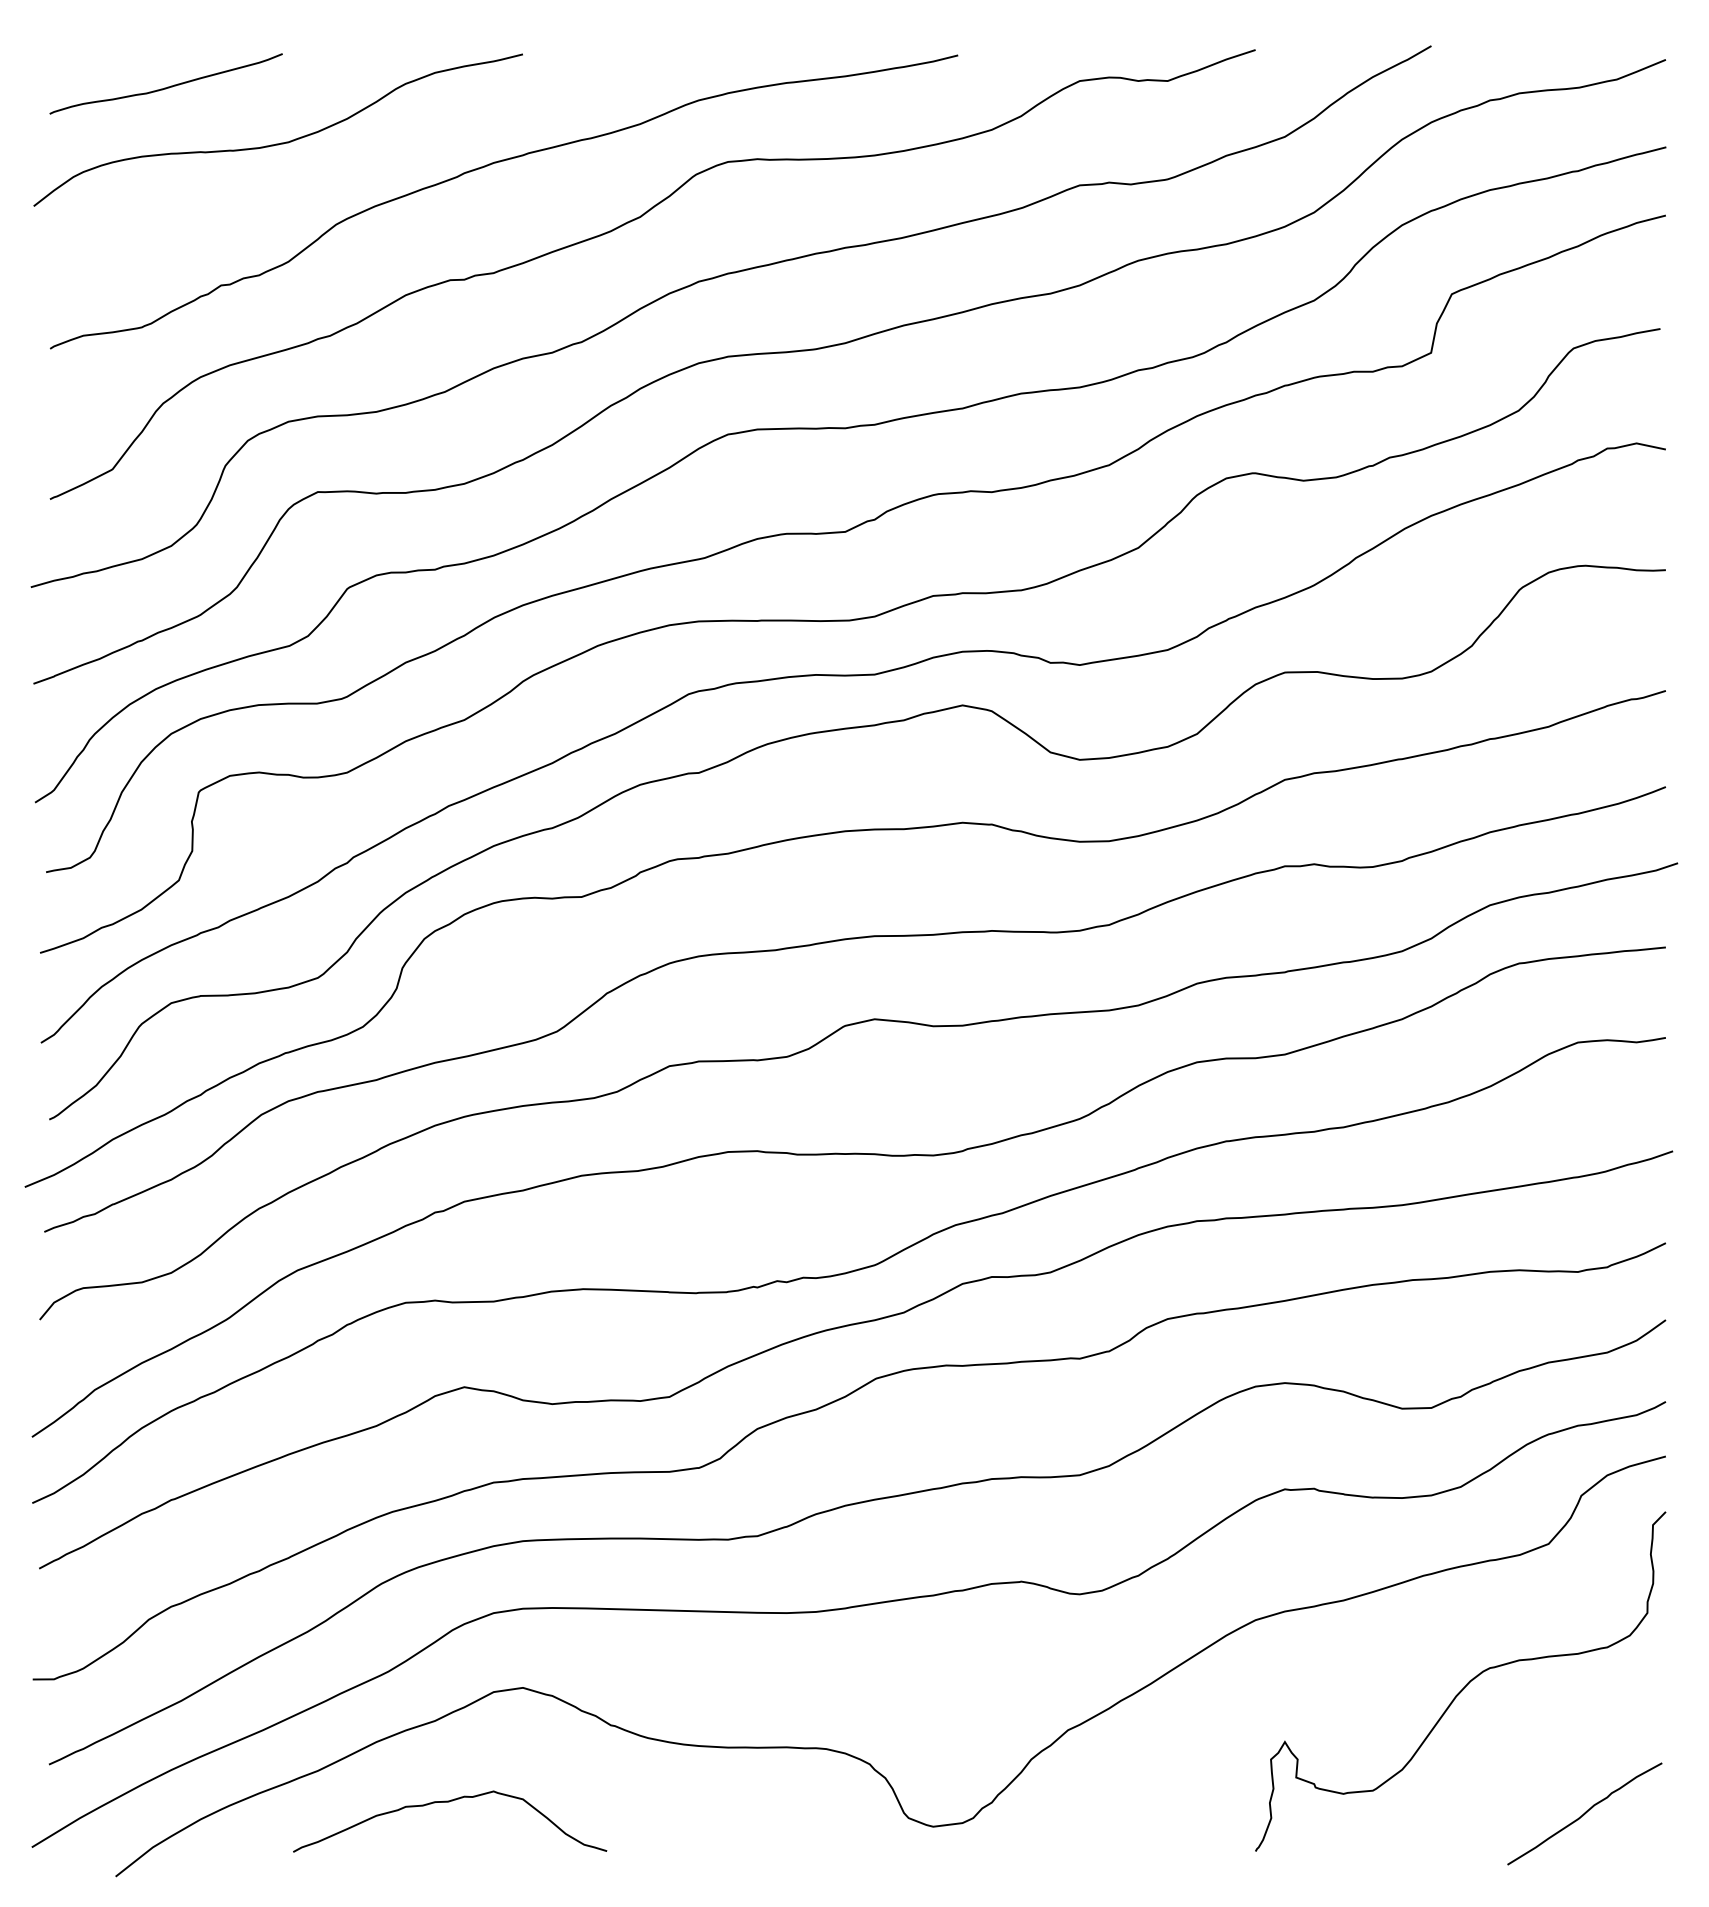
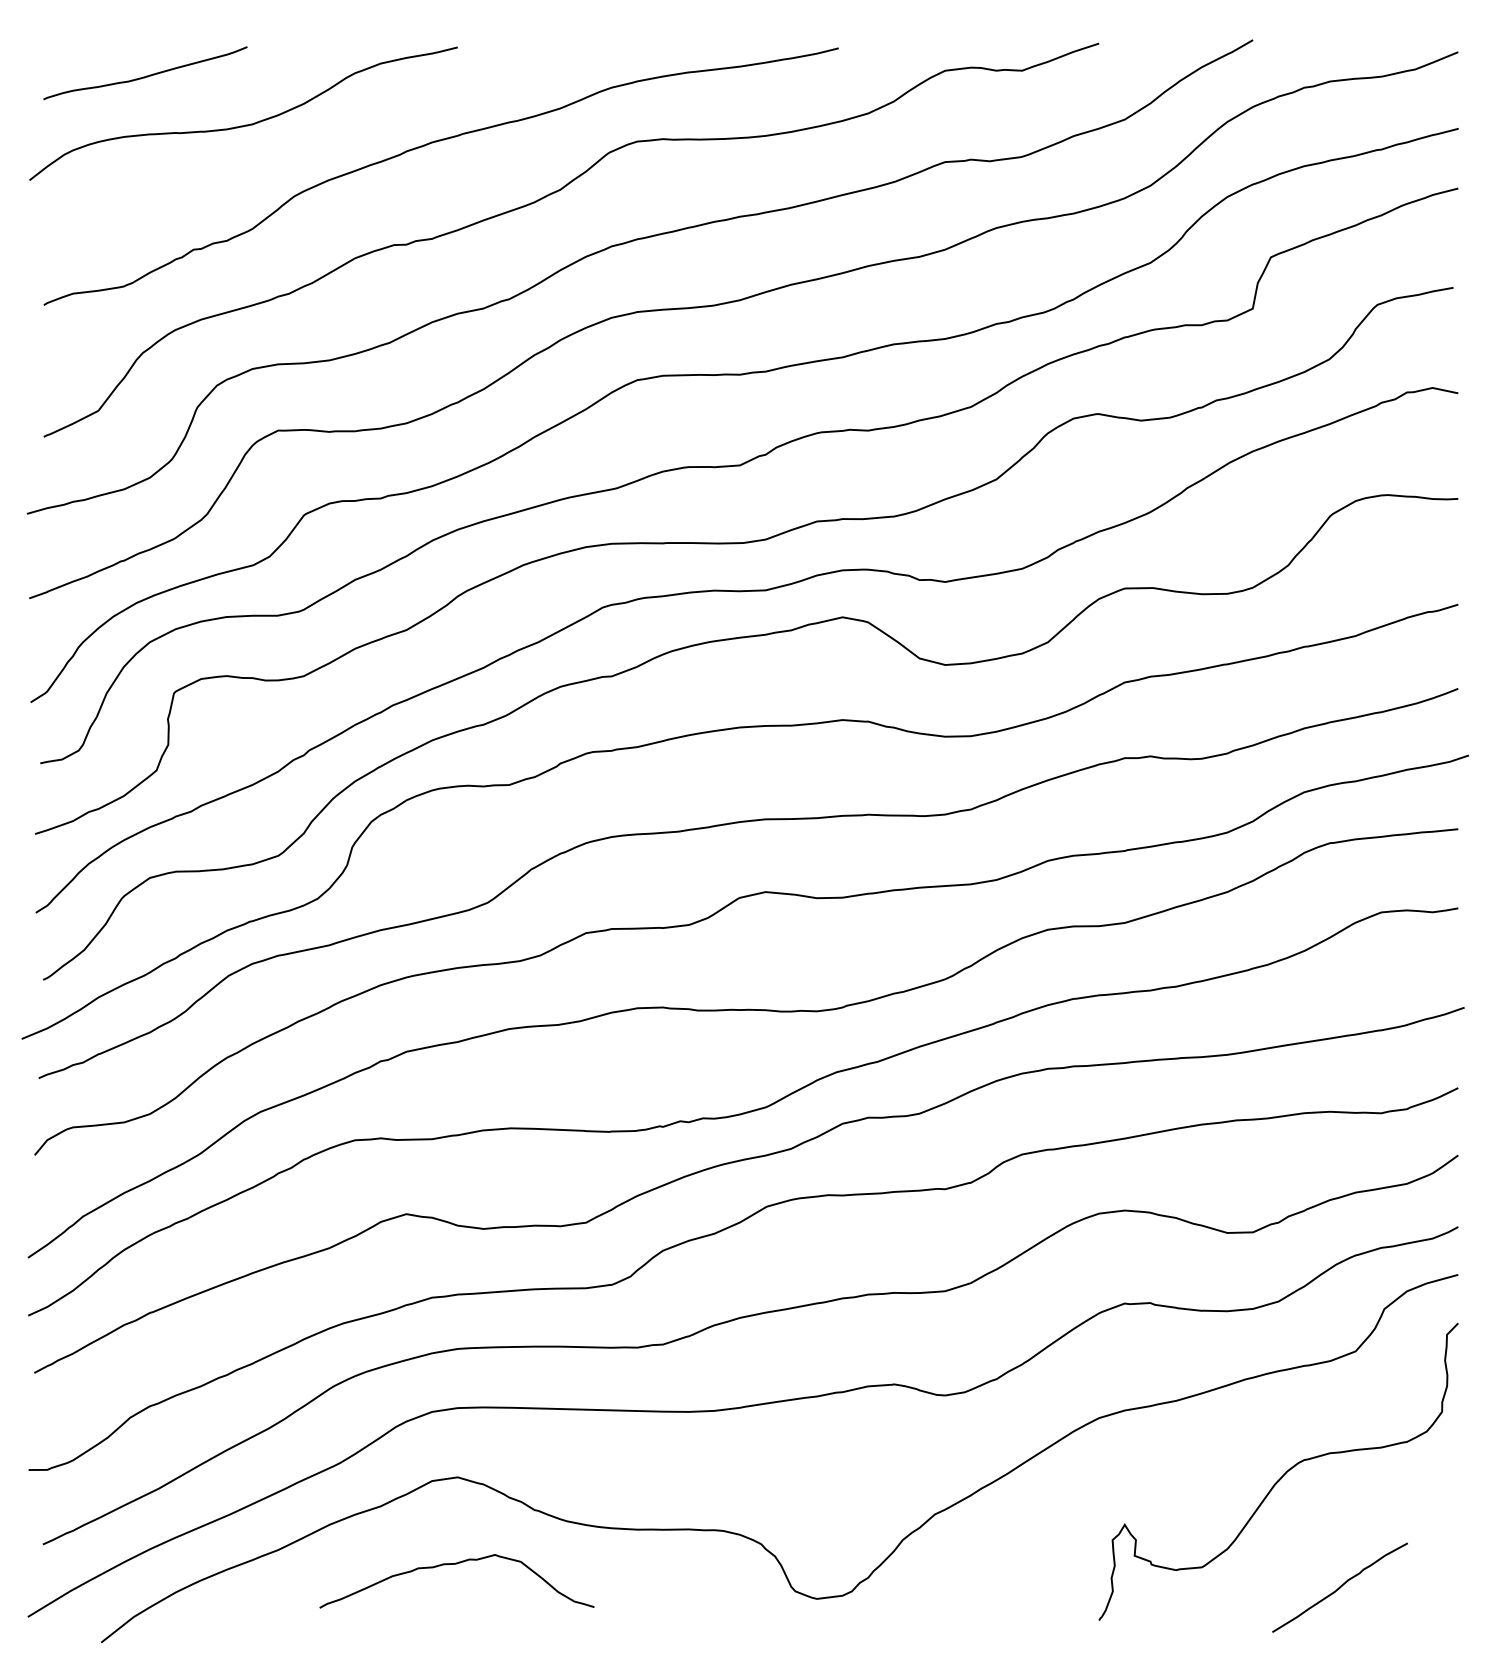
curve: (449, 1802) -> (456, 1564), moved
curve: (1584, 1813) -> (1339, 1587), moved

